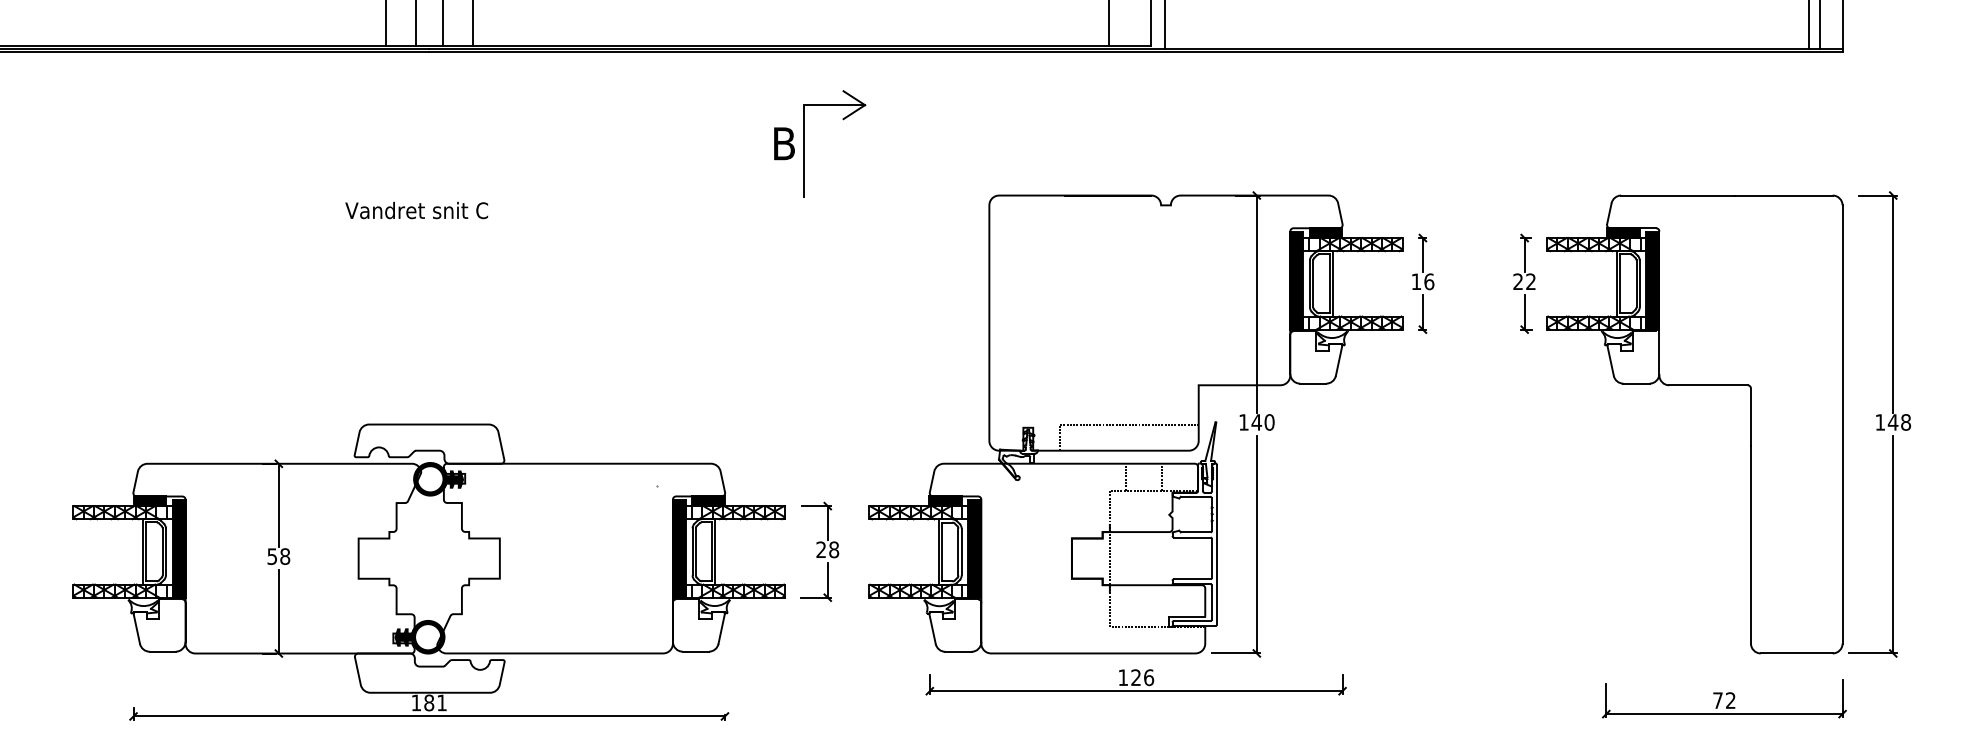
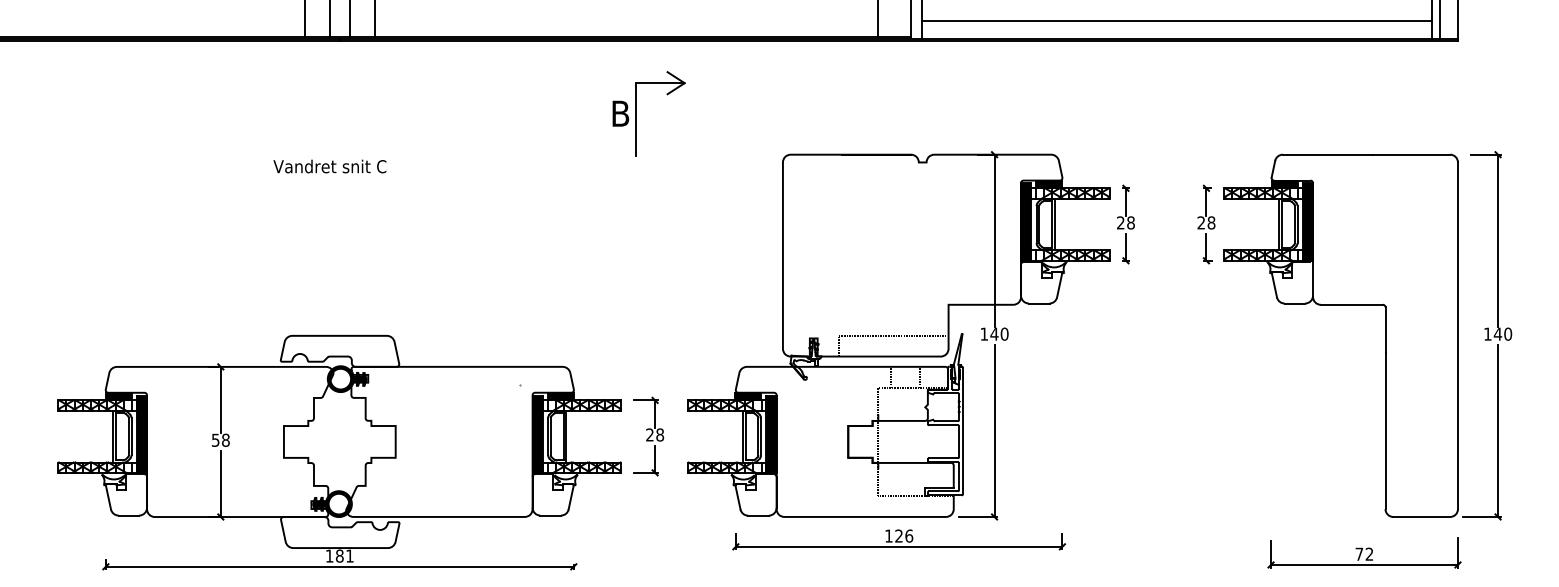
line: (1486, 27) -> (1176, 21), added
text: (1422, 281) -> (1125, 222), 16 -> 28
text: (1531, 281) -> (1211, 222), 22 -> 28
text: (1906, 421) -> (1508, 333), 148 -> 140

